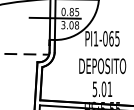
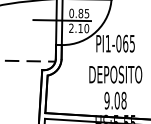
text: (70, 25) -> (79, 28), 3.08 -> 2.10
text: (102, 89) -> (115, 100), 5.01 -> 9.08

